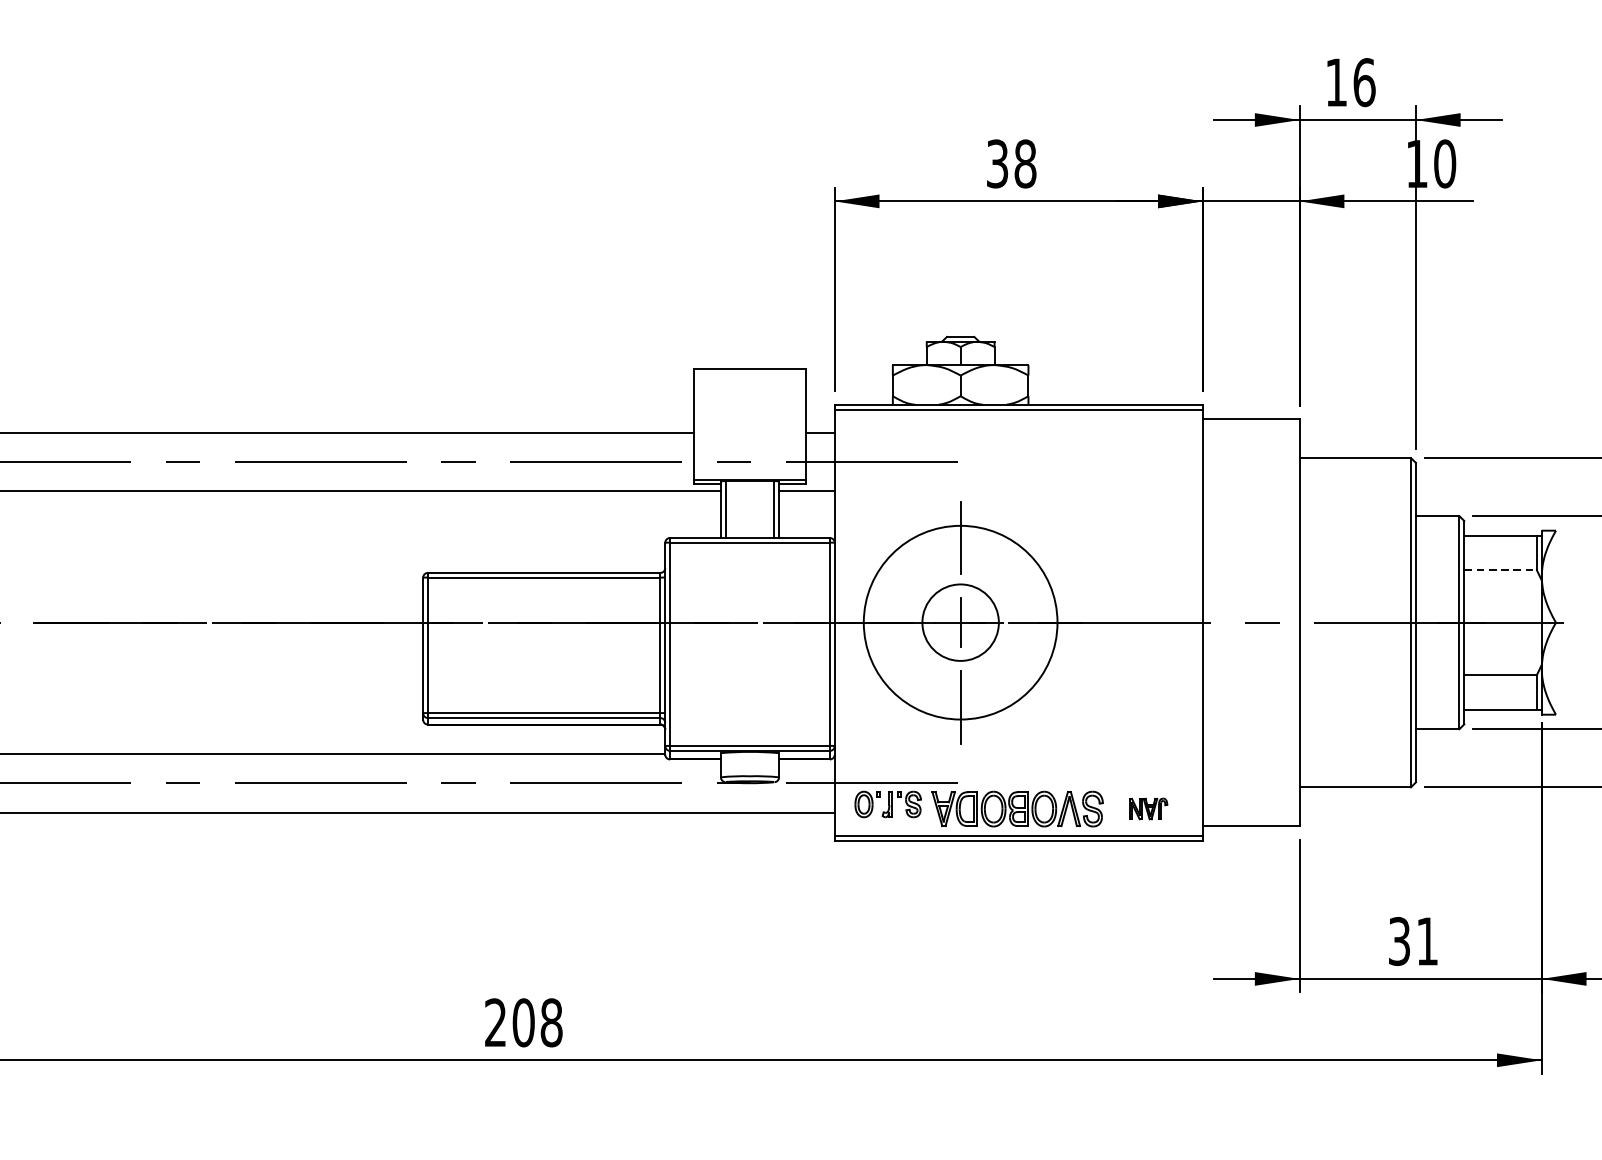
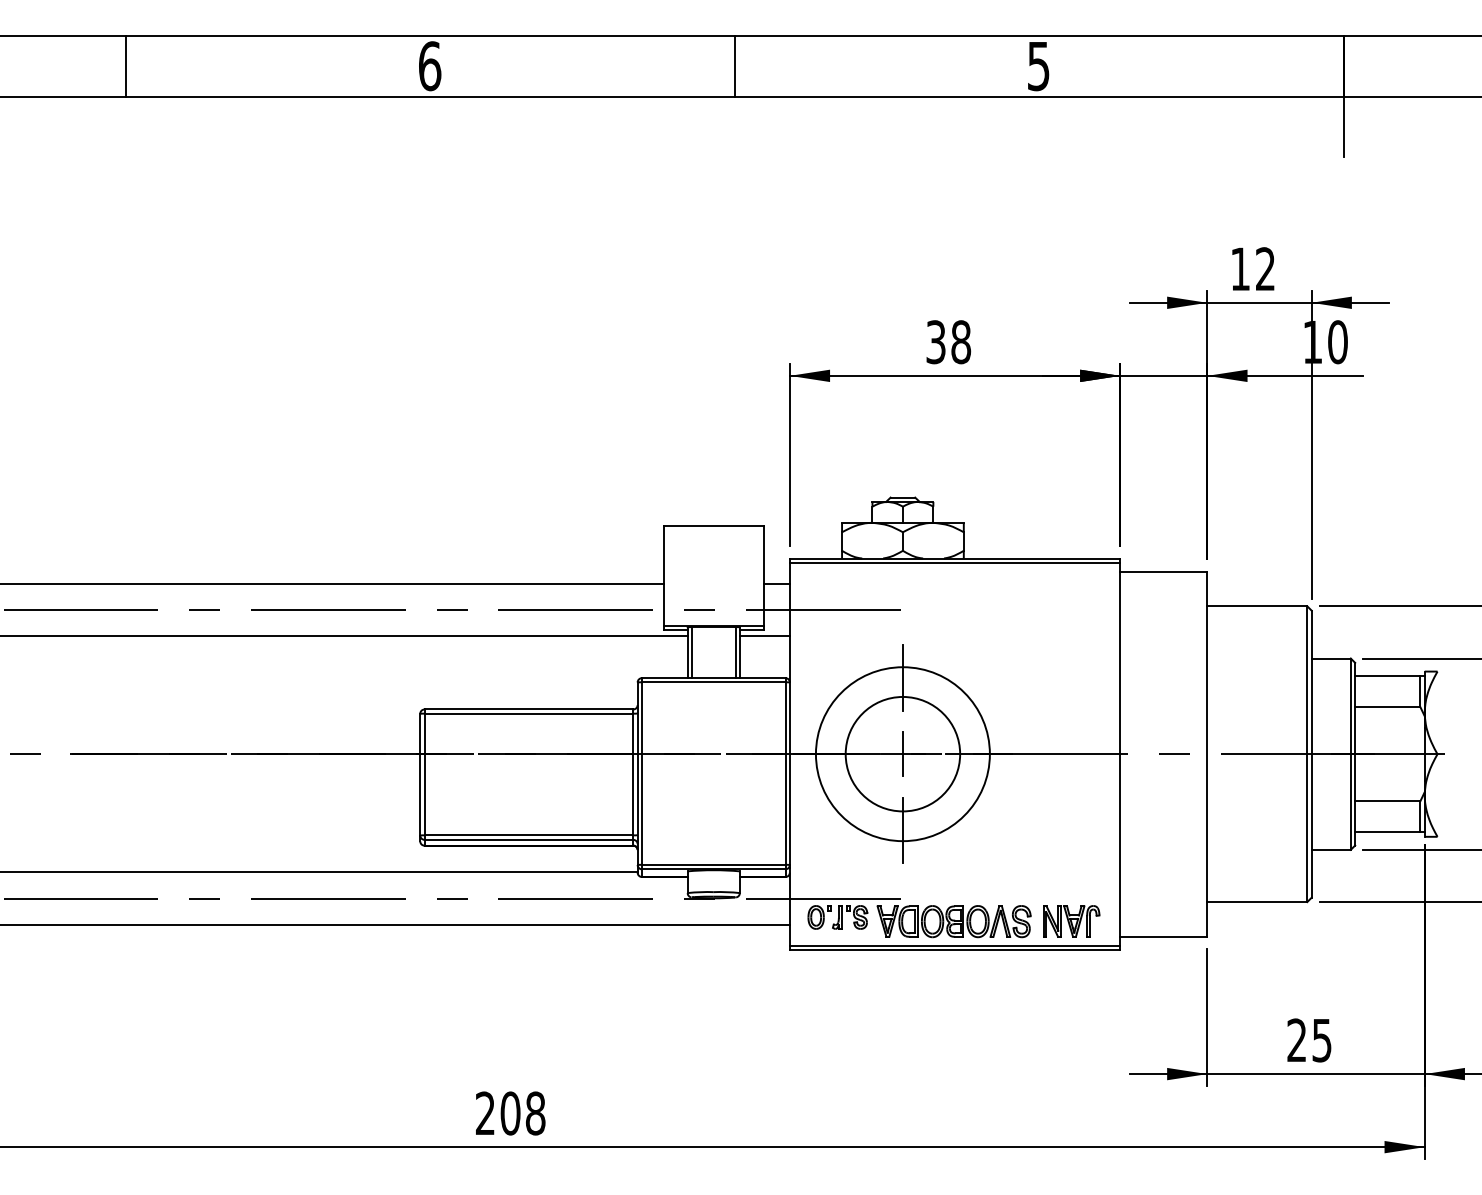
text: (1364, 82) -> (1265, 269), 16 -> 12
line: (1500, 570) -> (1387, 707), dashed -> solid
circle: (960, 621) -> (902, 753), size x1.67
part: (1148, 809) -> (1071, 921), size x1.67
text: (1413, 941) -> (1309, 1040), 31 -> 25

